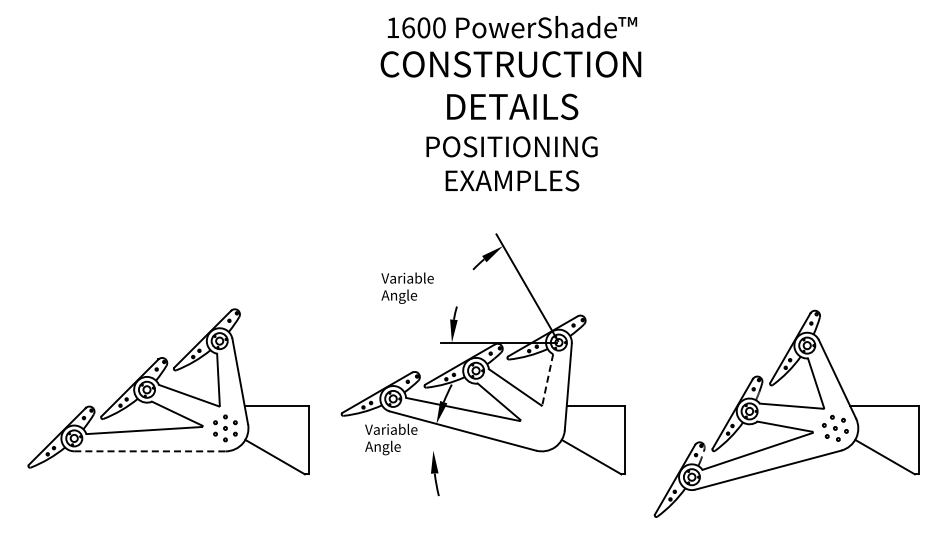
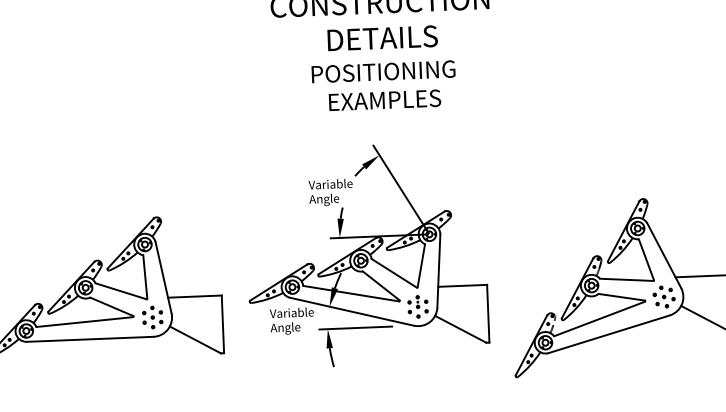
text: (407, 287) -> (330, 192), moved
line: (547, 379) -> (421, 265), dashed -> solid
part: (541, 428) -> (417, 306), added
line: (466, 450) -> (355, 327), added
line: (149, 451) -> (89, 339), dashed -> solid

